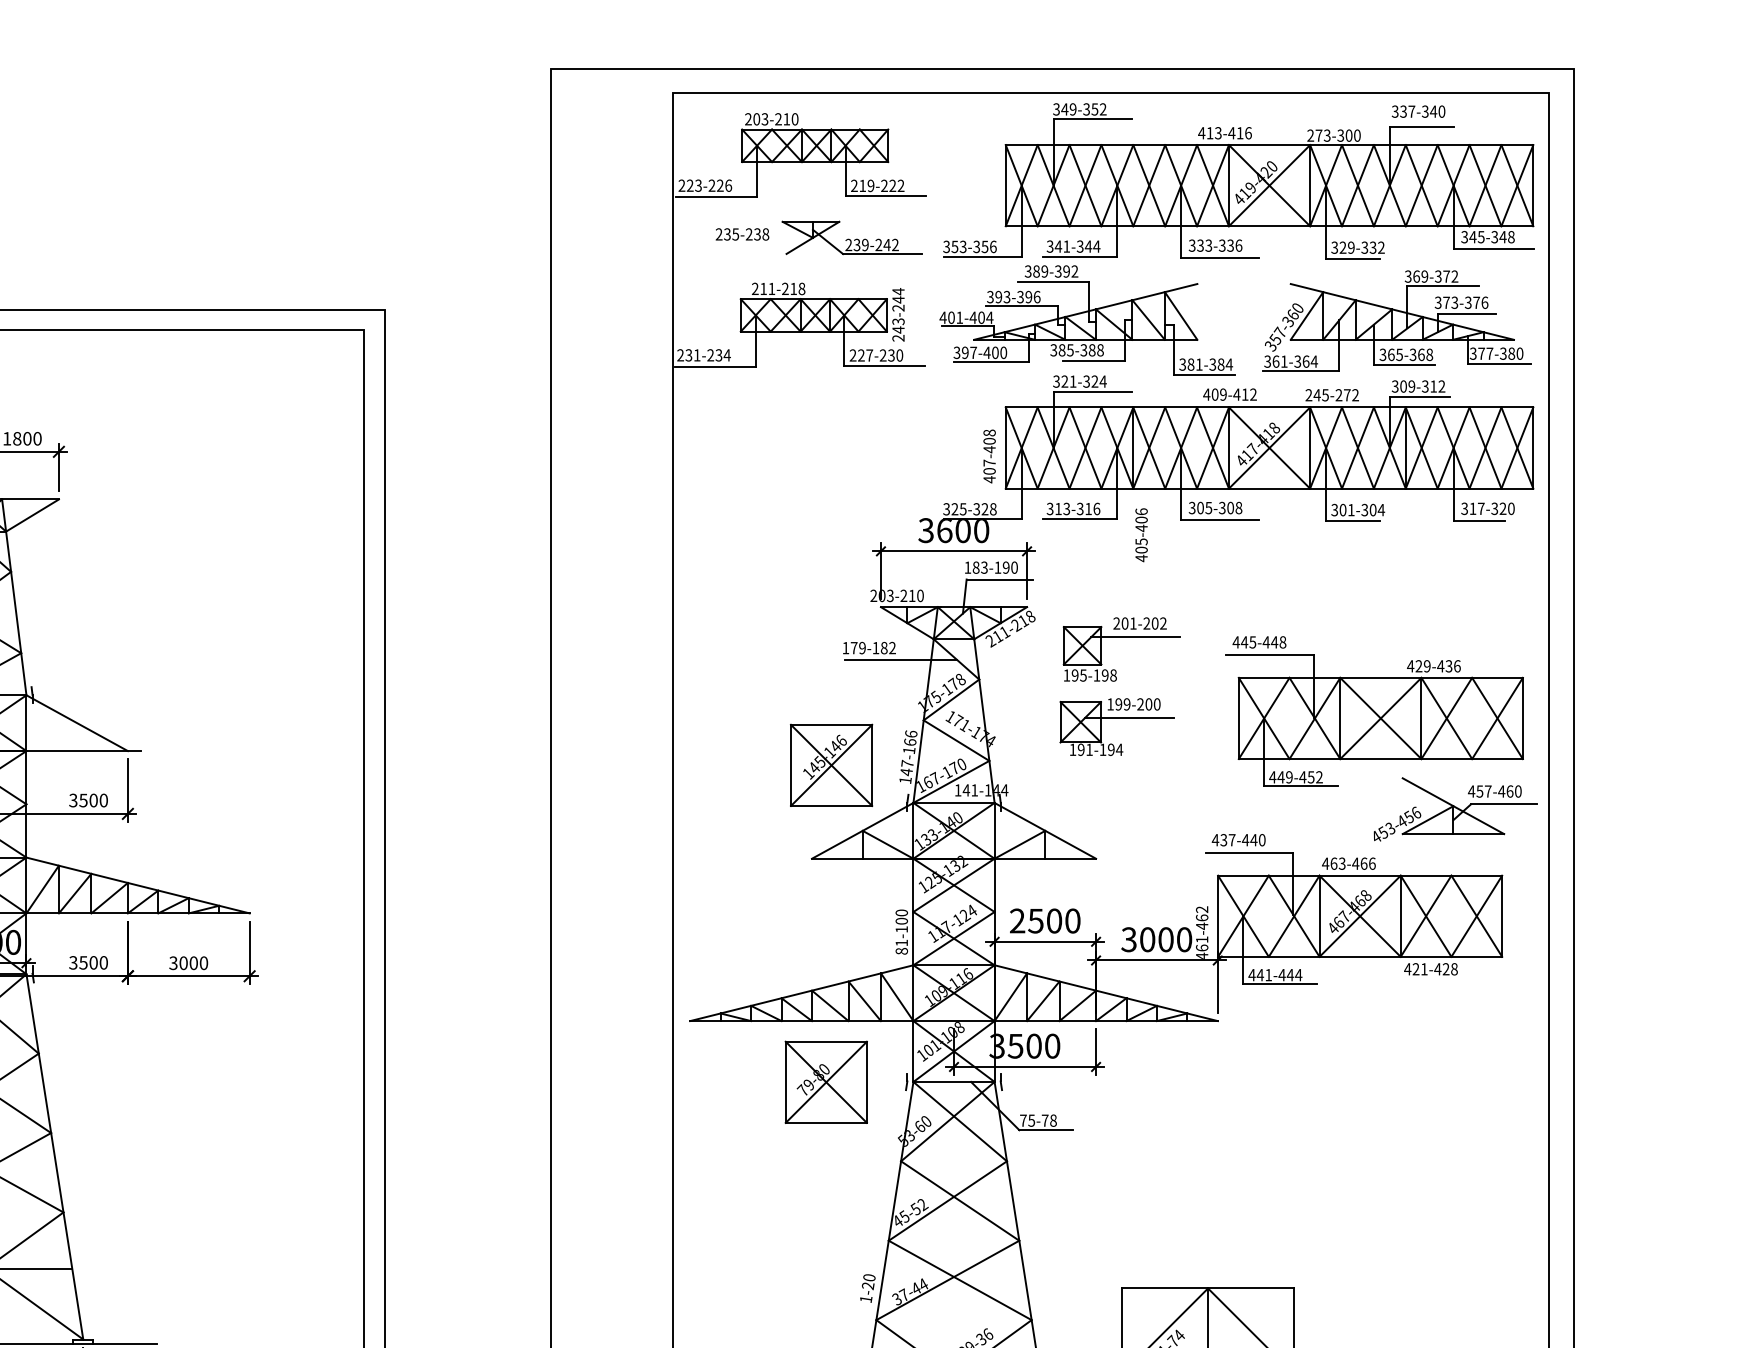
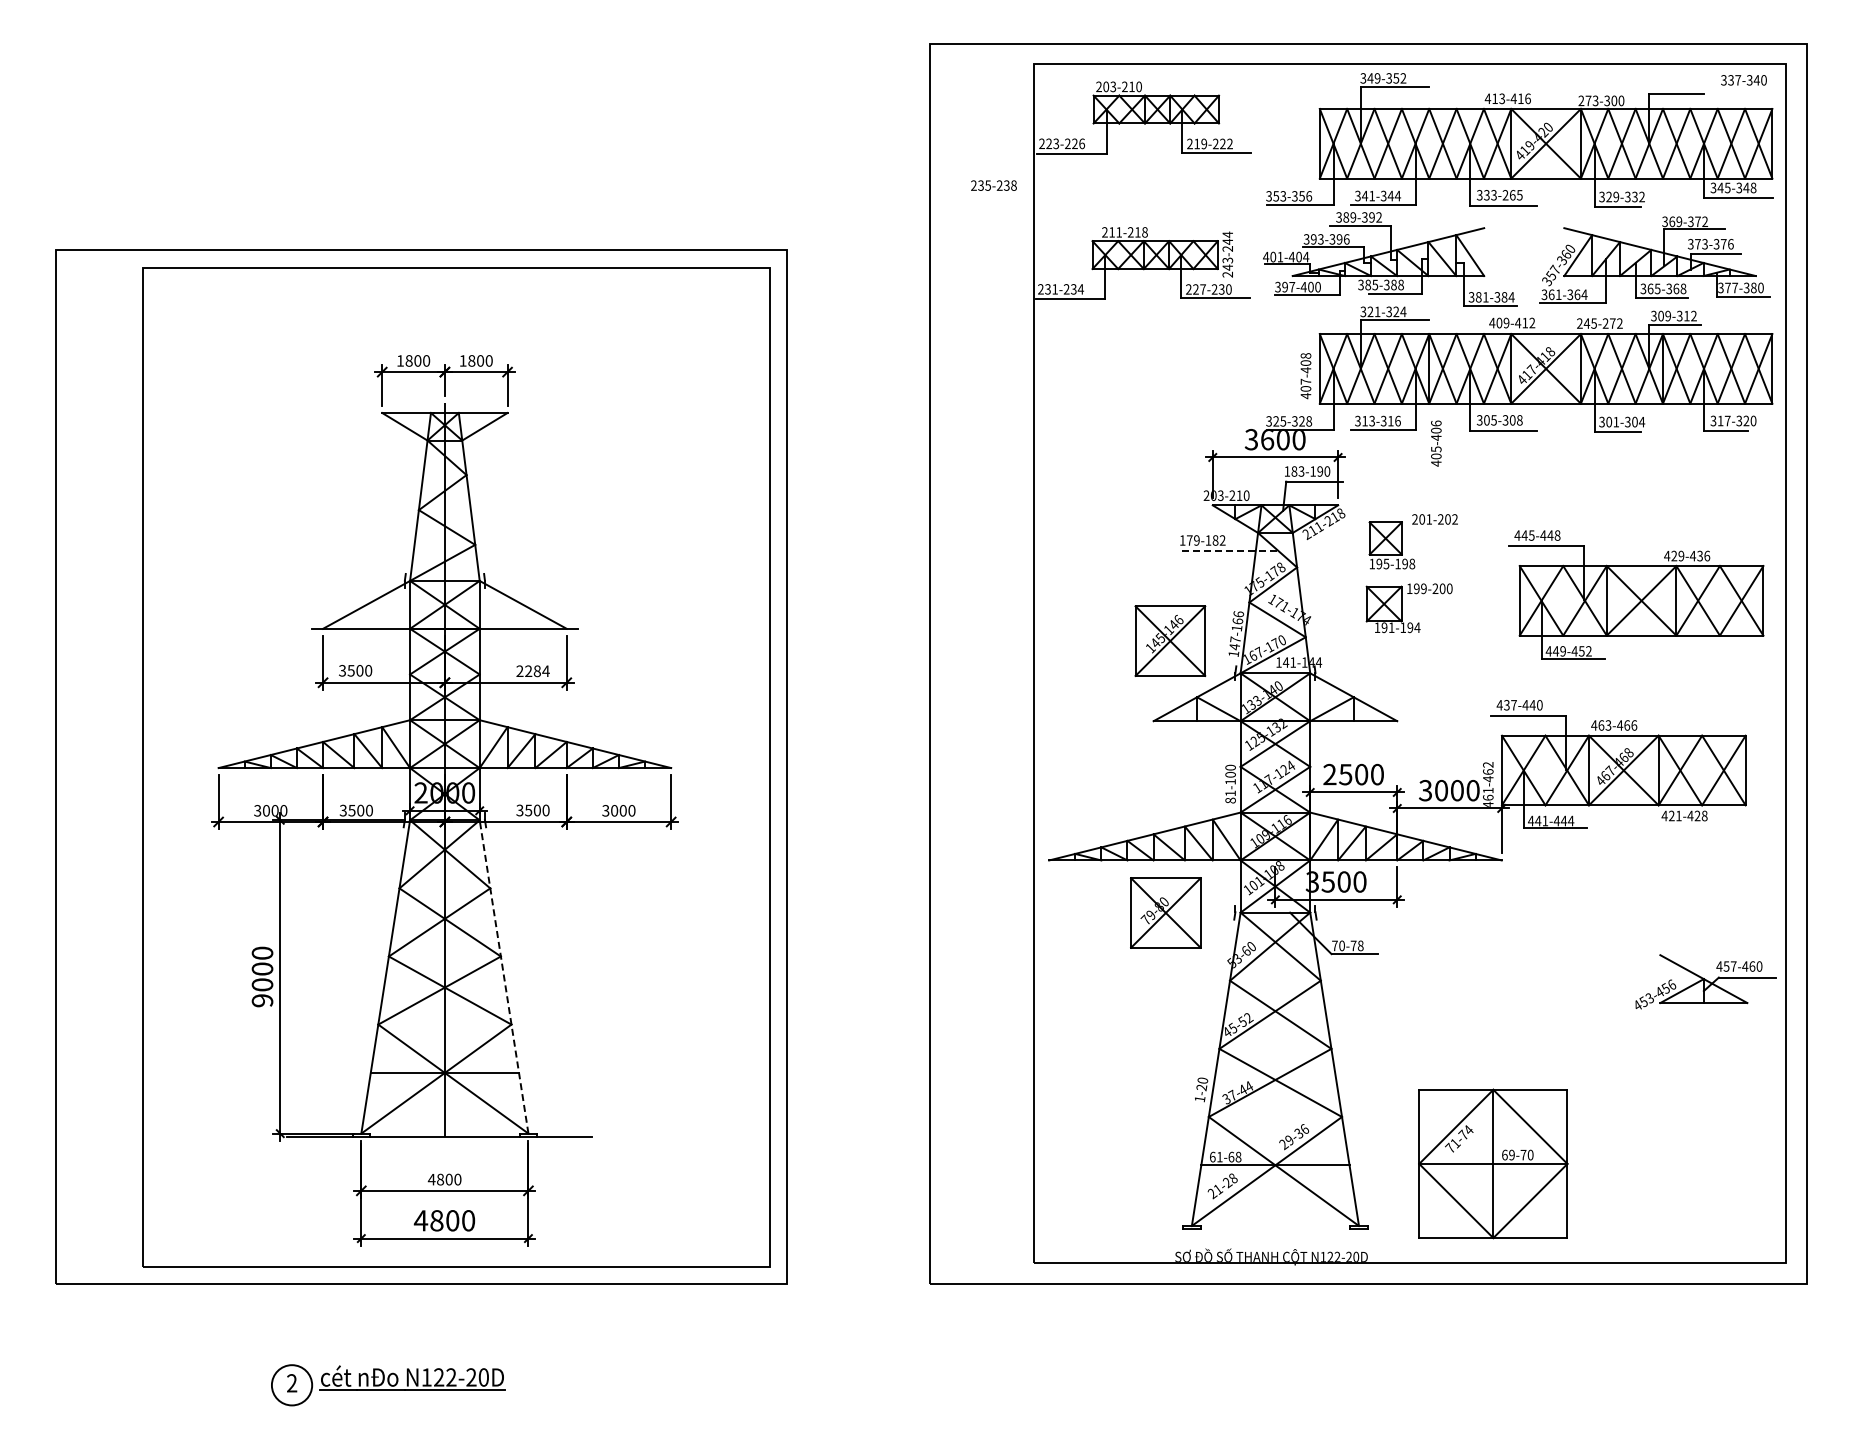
text: (1418, 111) -> (1743, 80), moved
text: (741, 234) -> (993, 185), moved
part: (851, 237) -> (1187, 188), removed
text: (1230, 245) -> (1512, 195), 333-336 -> 333-265
line: (1135, 637) -> (1431, 531), removed
line: (901, 659) -> (1230, 550), solid -> dashed
line: (1128, 718) -> (1425, 600), removed
text: (87, 800) -> (532, 671), 3500 -> 2284
part: (1455, 808) -> (1705, 981), moved
text: (1031, 1120) -> (1341, 945), 75-78 -> 70-78
line: (55, 1156) -> (504, 976), solid -> dashed

